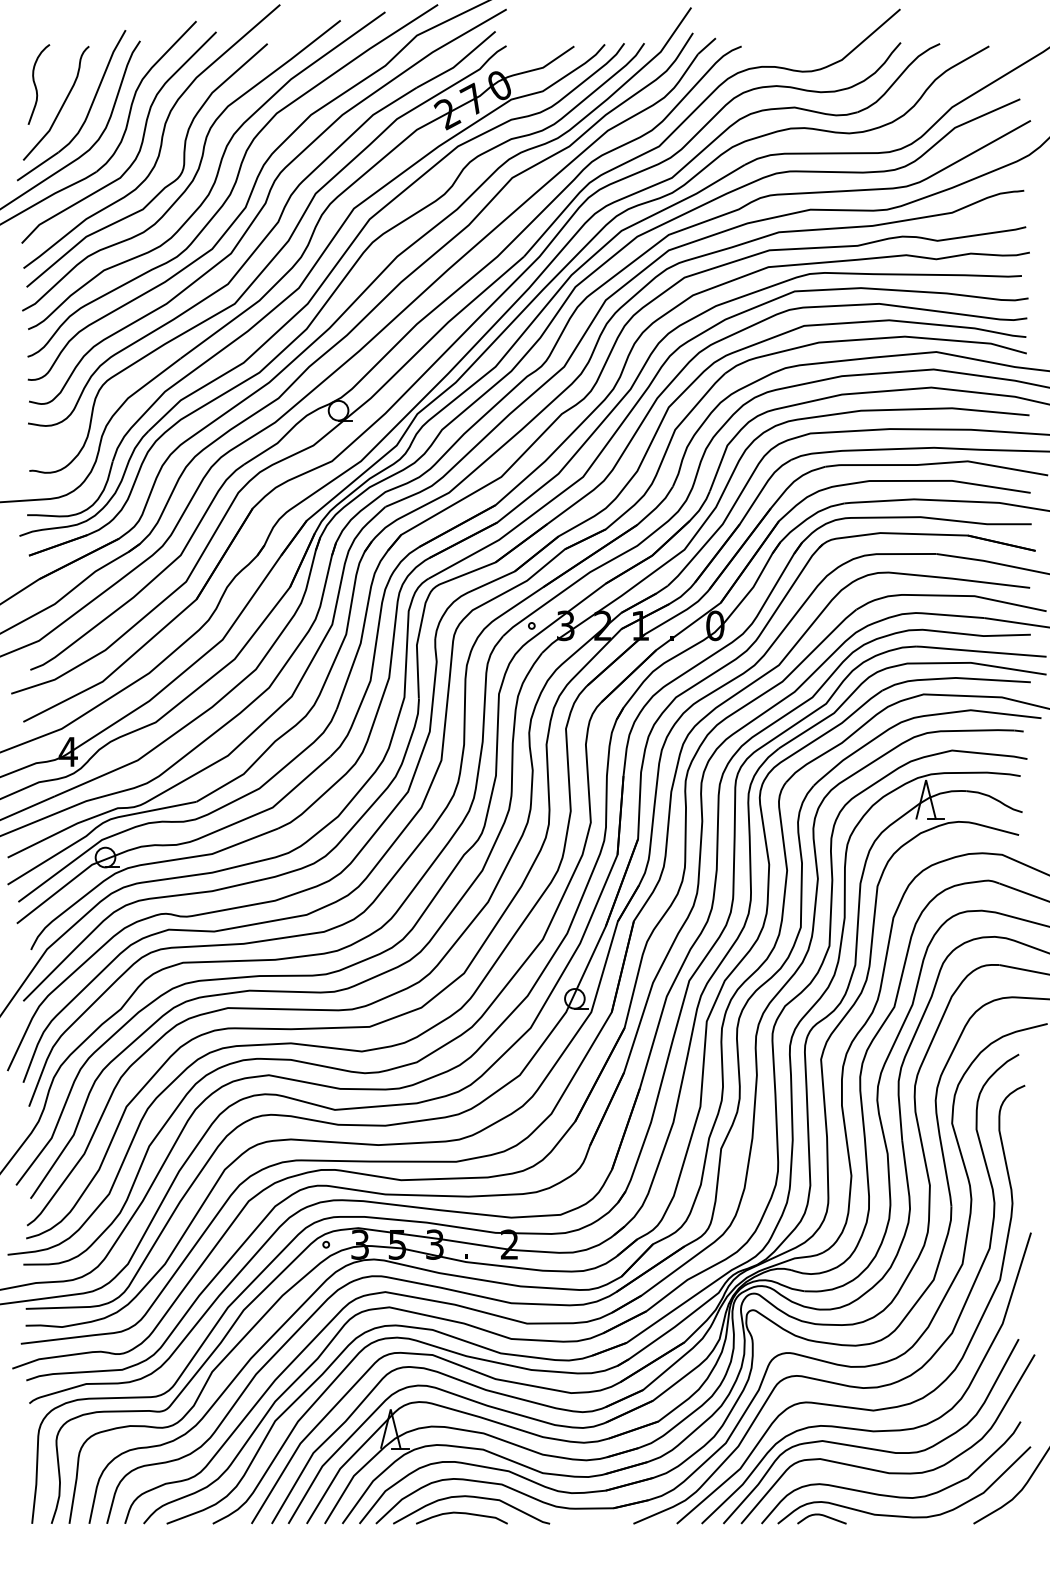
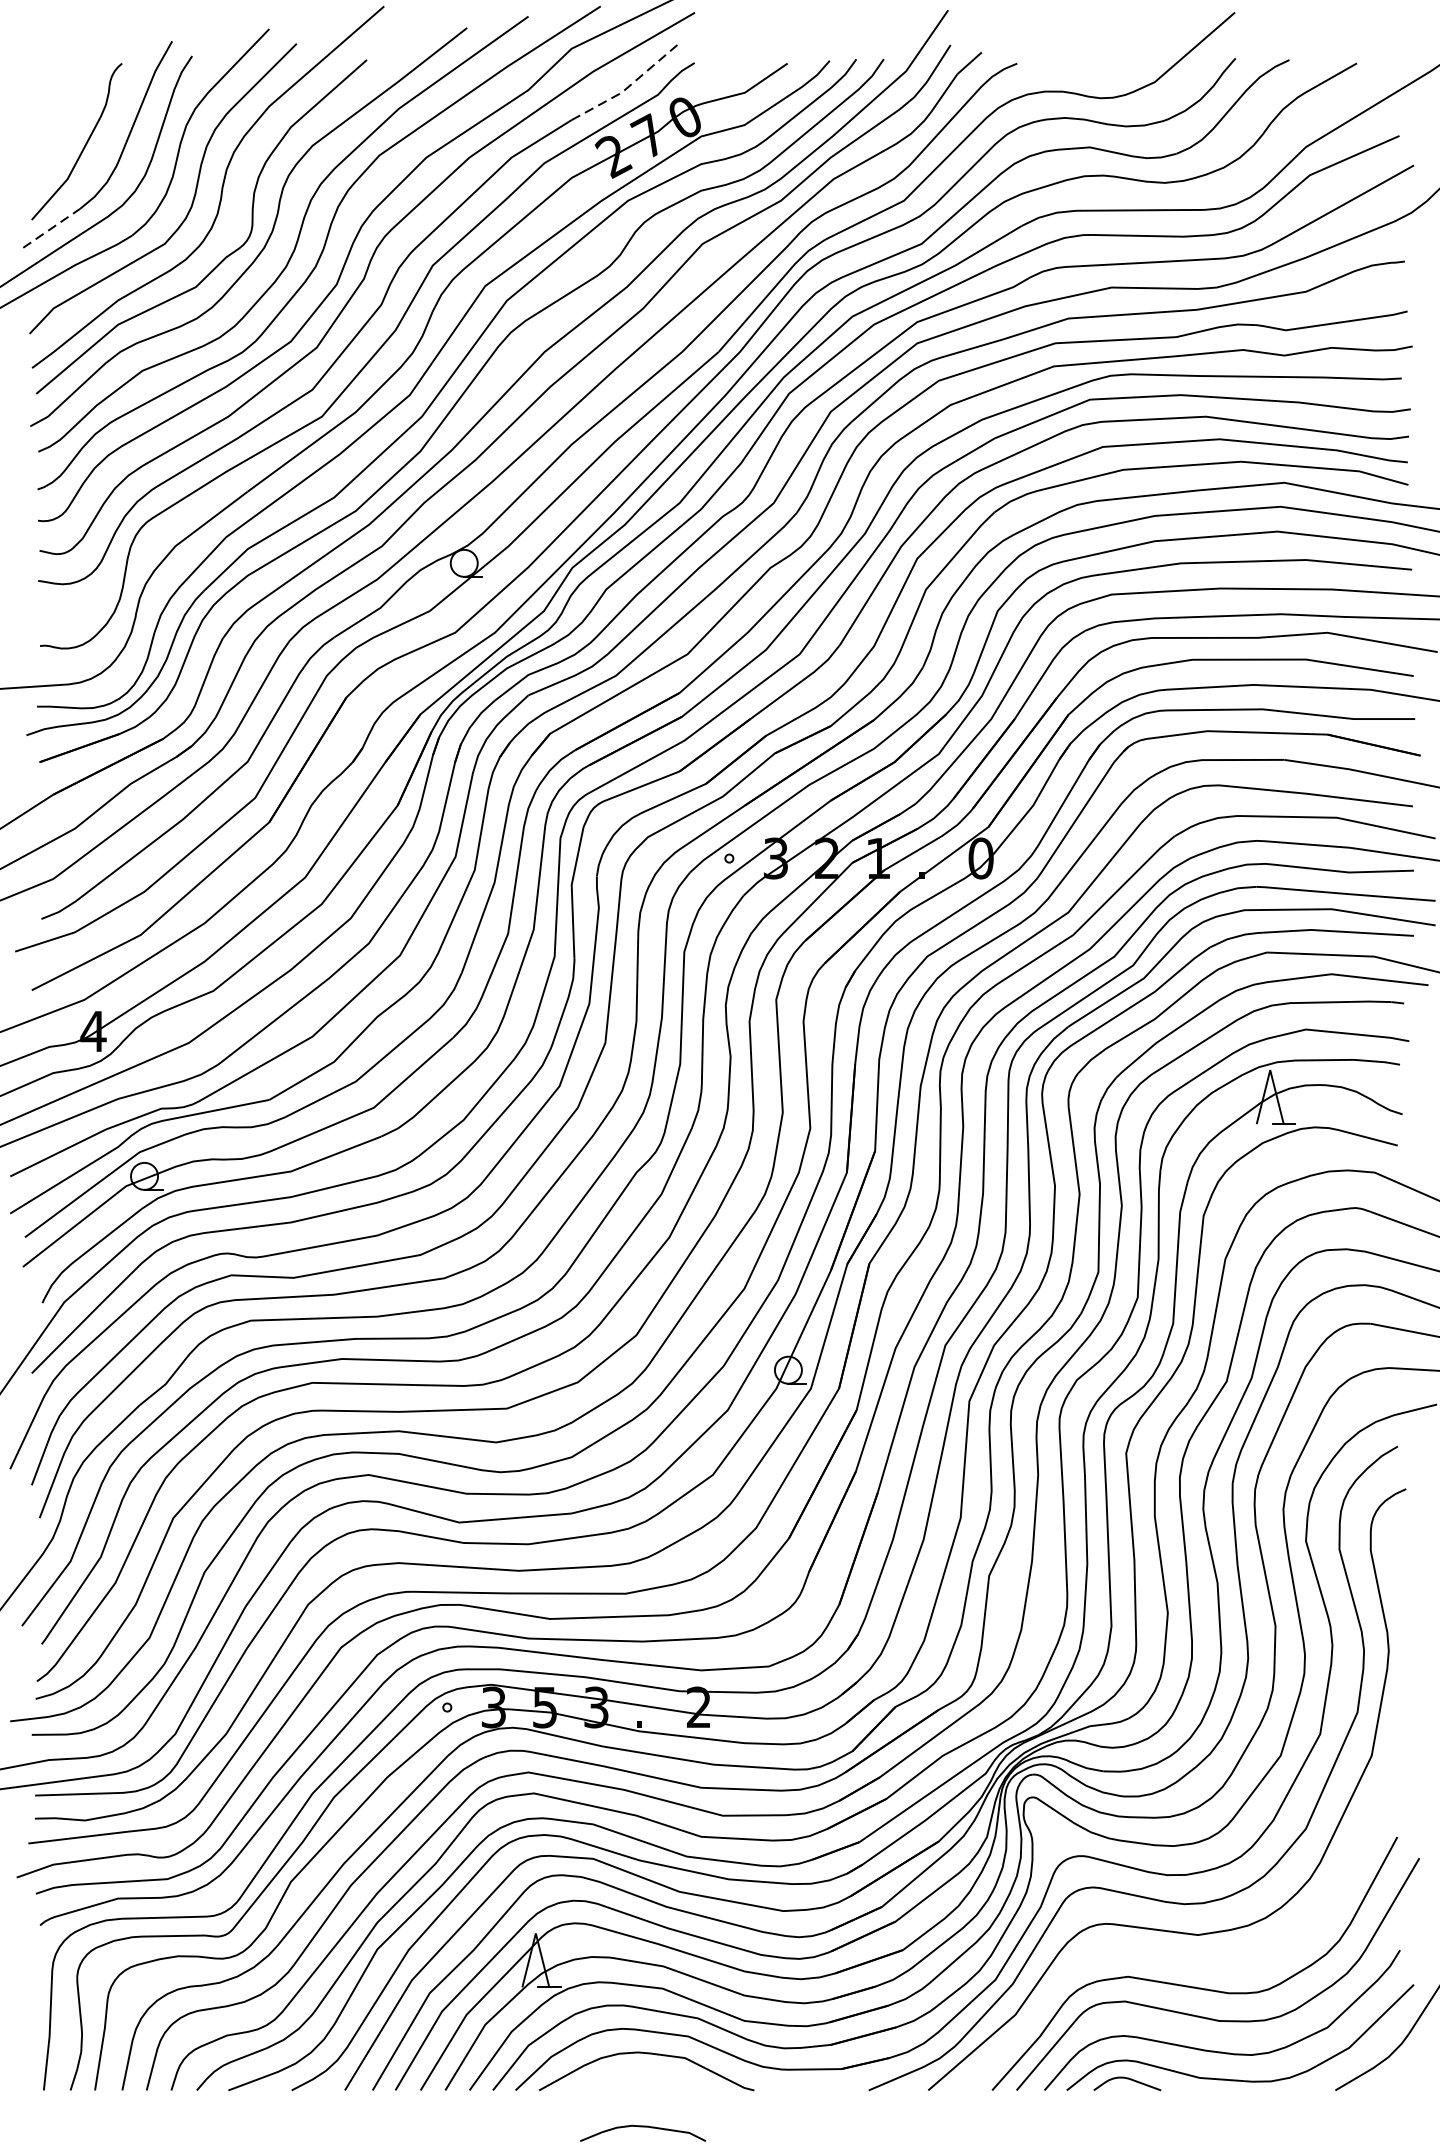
line: (458, 63) -> (628, 86), solid -> dashed
curve: (36, 85) -> (49, 117), removed
line: (38, 166) -> (52, 228), solid -> dashed
curve: (860, 1428) -> (1180, 1959), removed
curve: (463, 1514) -> (645, 2128), moved

